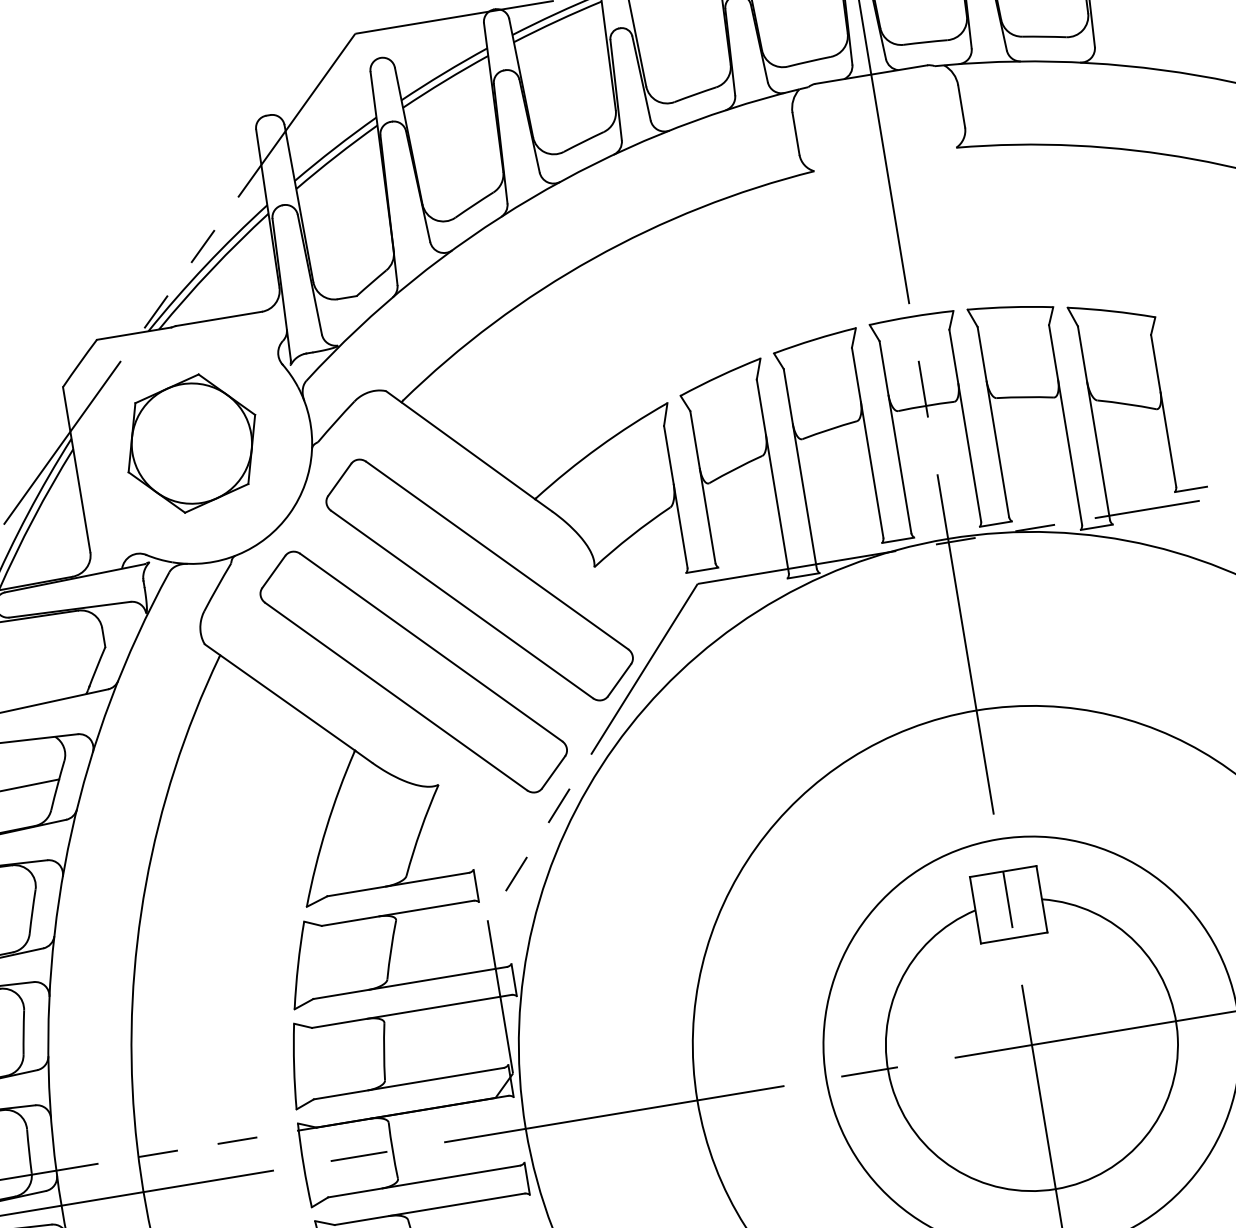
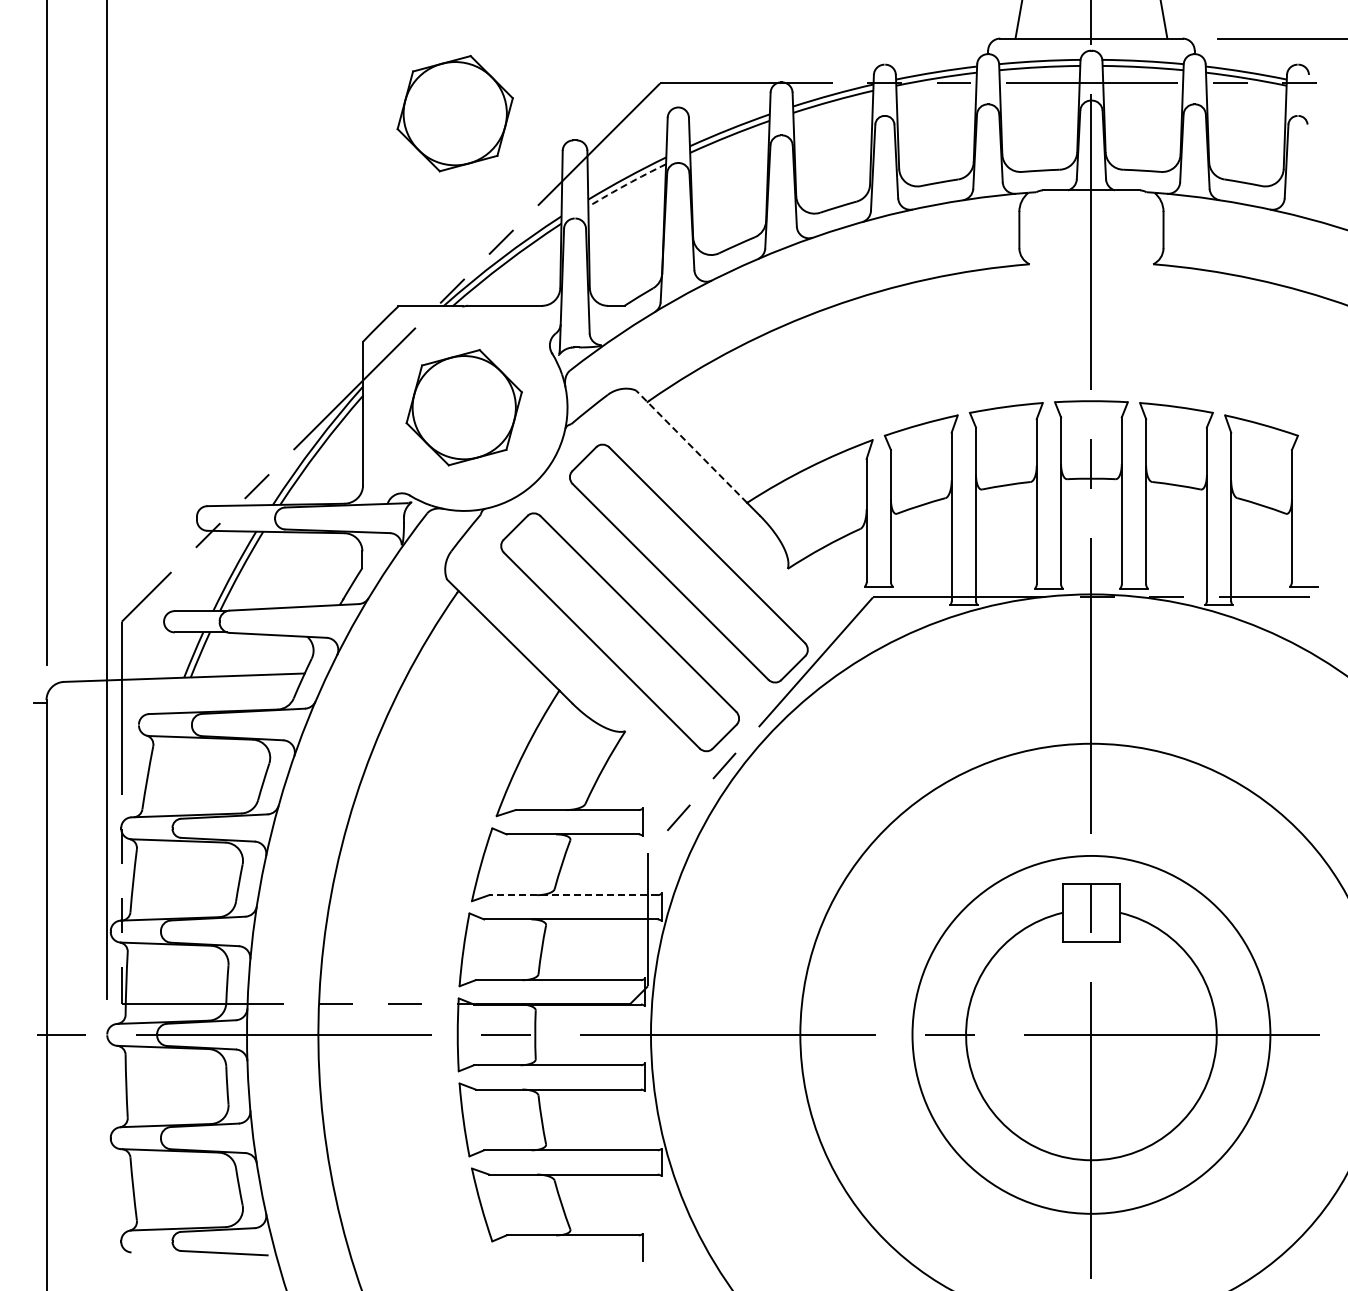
part: (124, 107) -> (454, 113), added
arc: (335, 156) -> (626, 184), solid -> dashed
line: (460, 444) -> (691, 446), solid -> dashed
line: (409, 983) -> (572, 895), solid -> dashed

